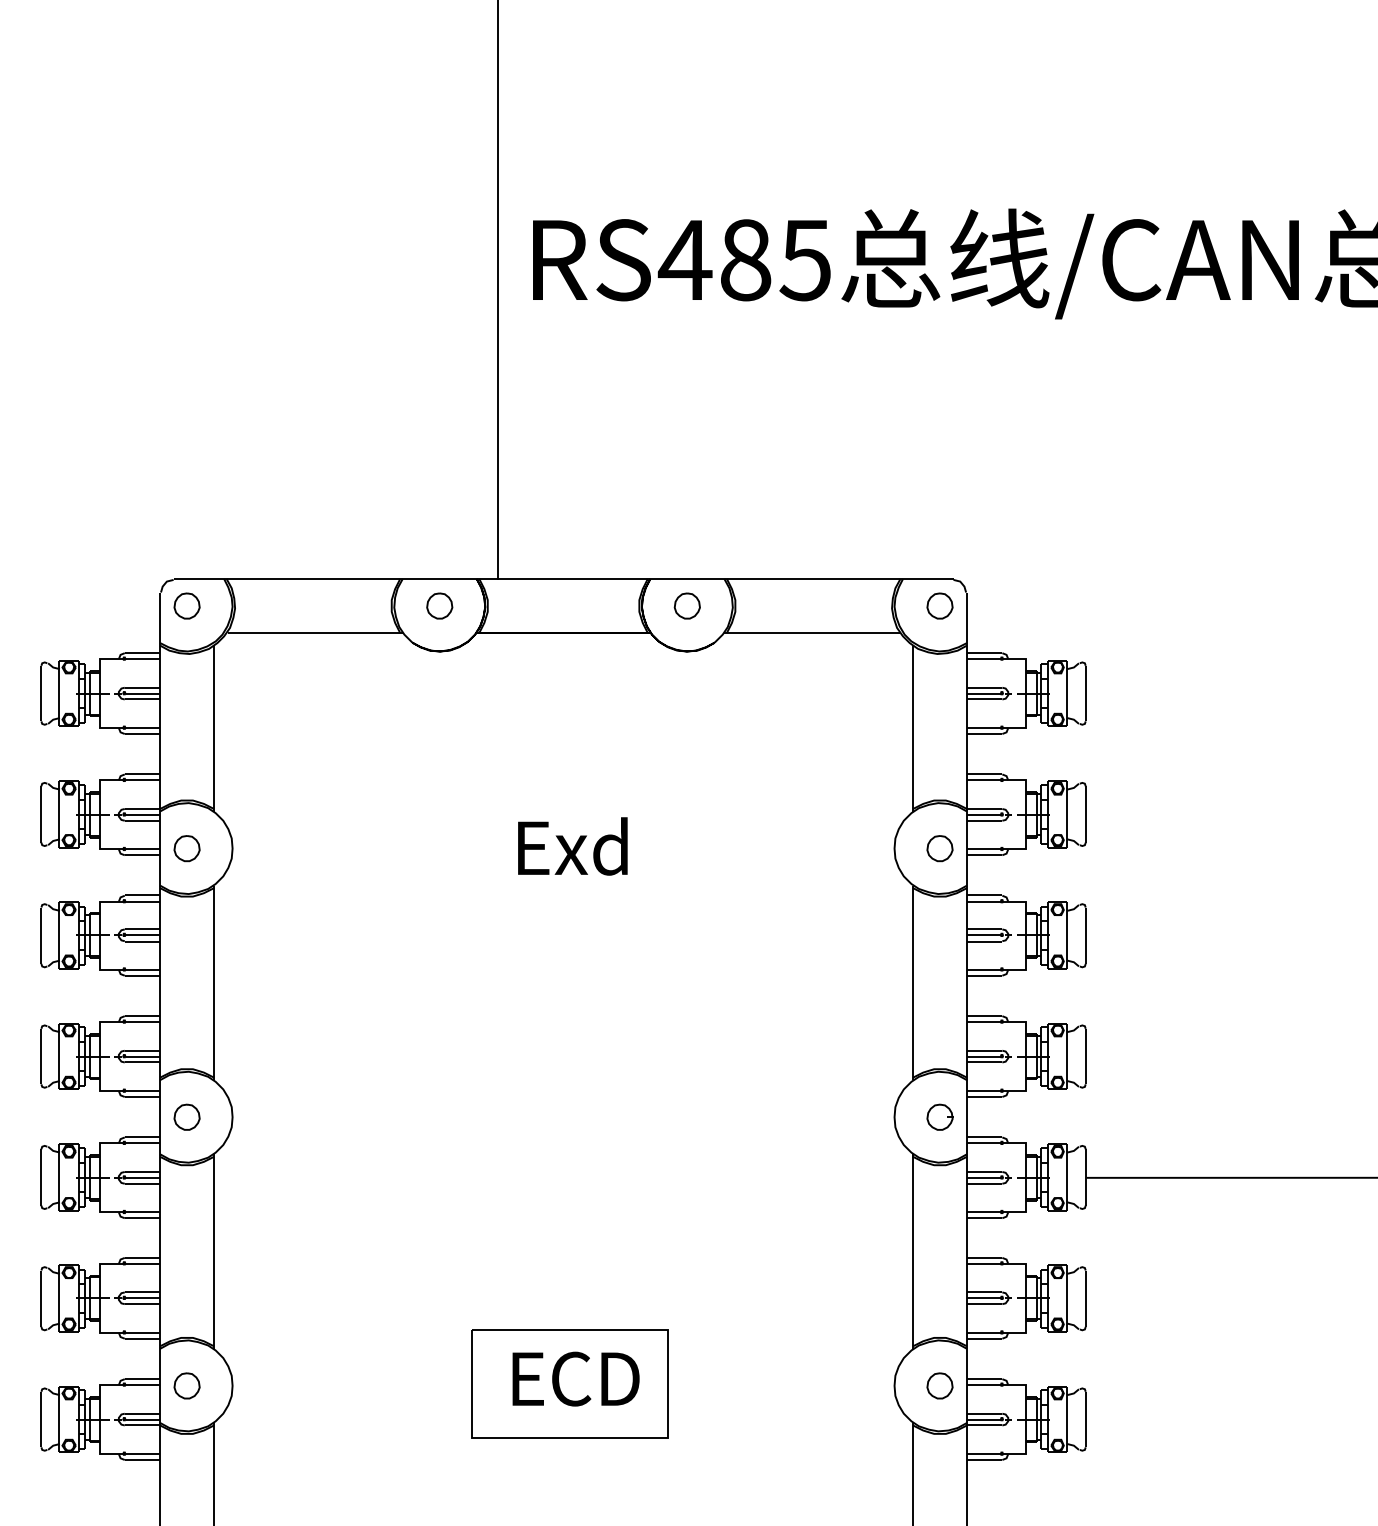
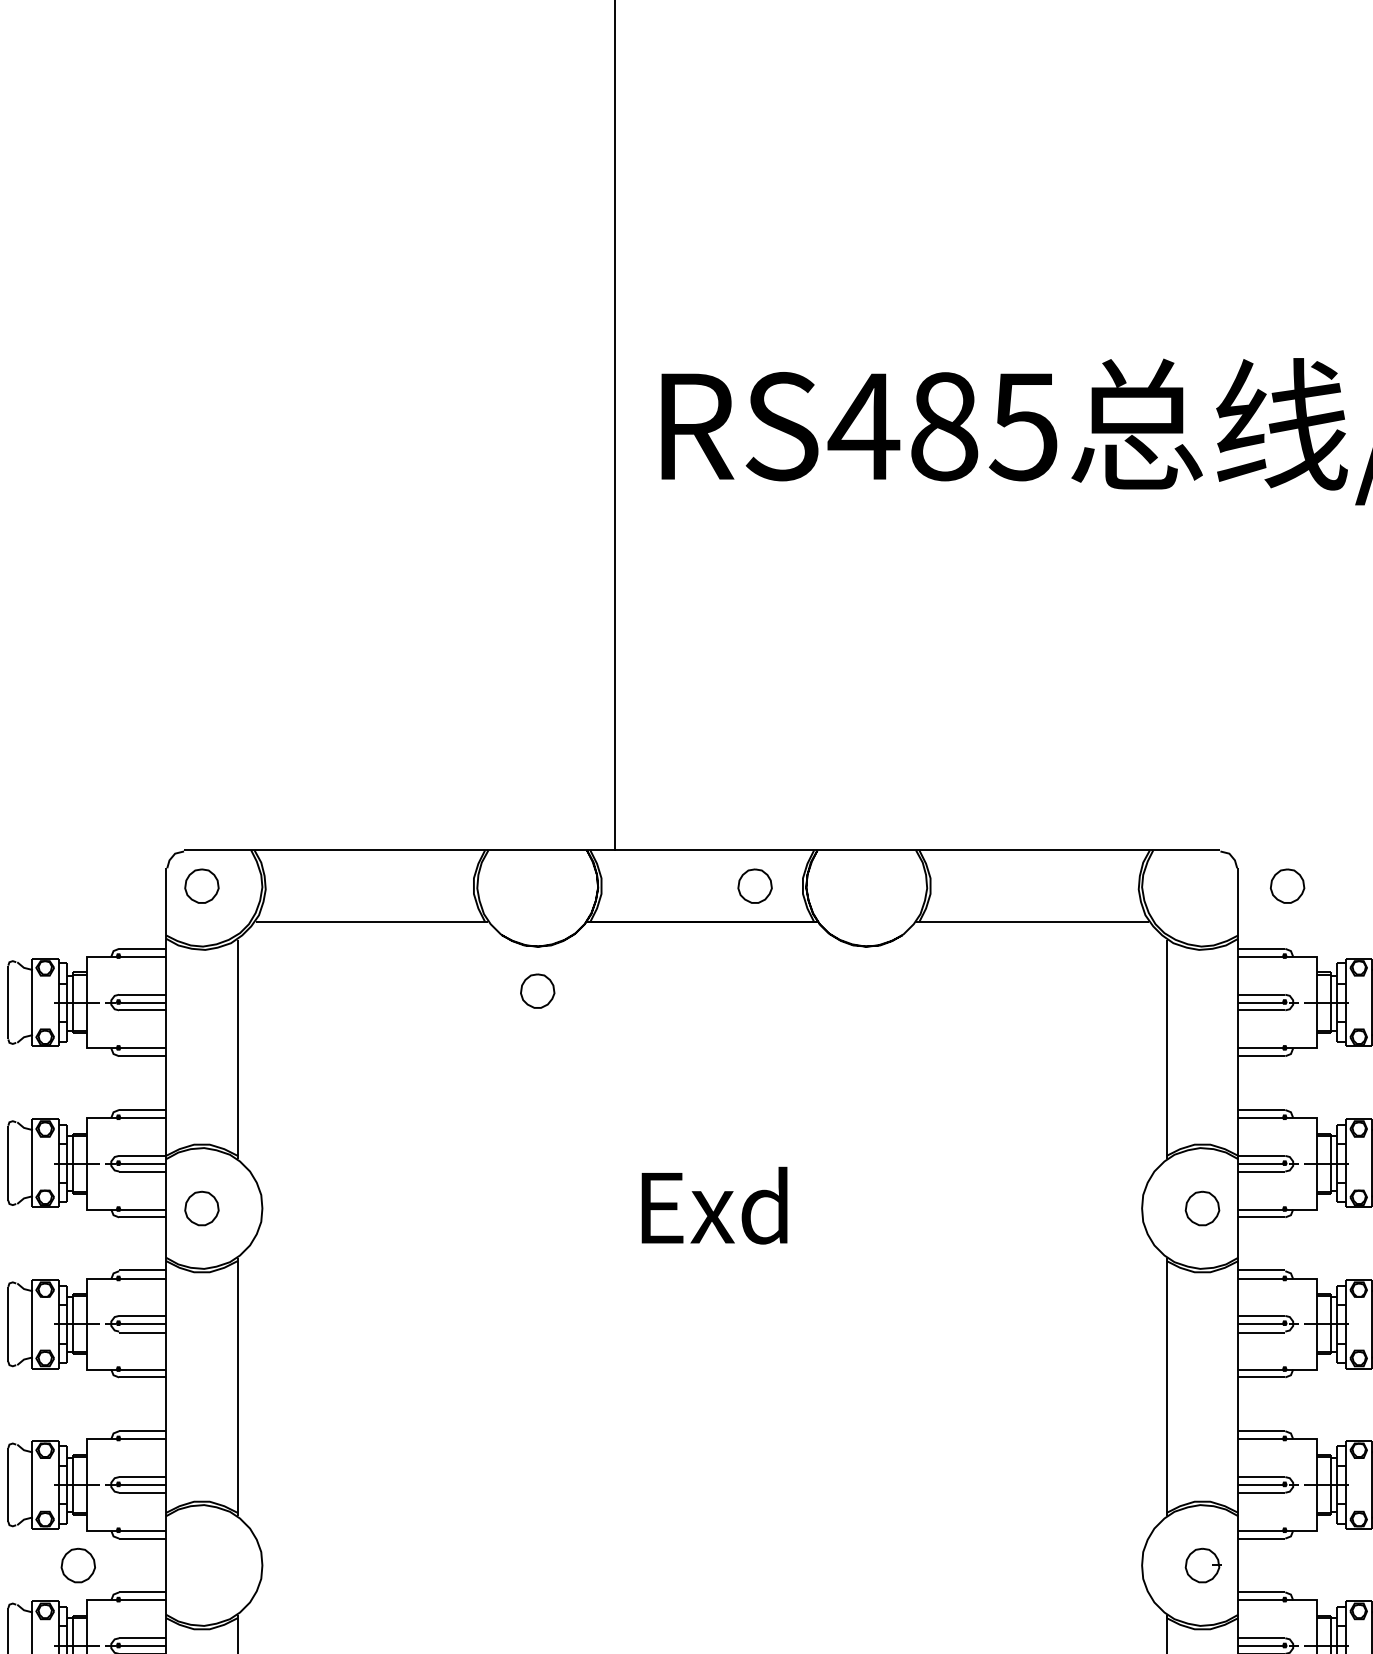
part: (439, 605) -> (537, 990), moved
part: (686, 605) -> (753, 885), moved
part: (939, 605) -> (1286, 885), moved
part: (186, 1116) -> (77, 1564), moved

